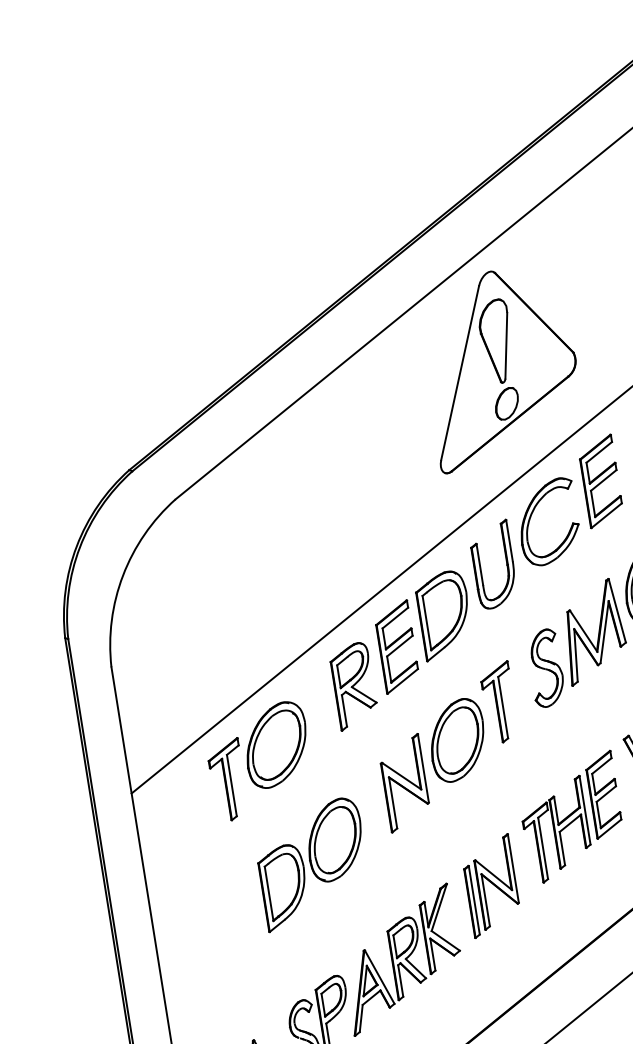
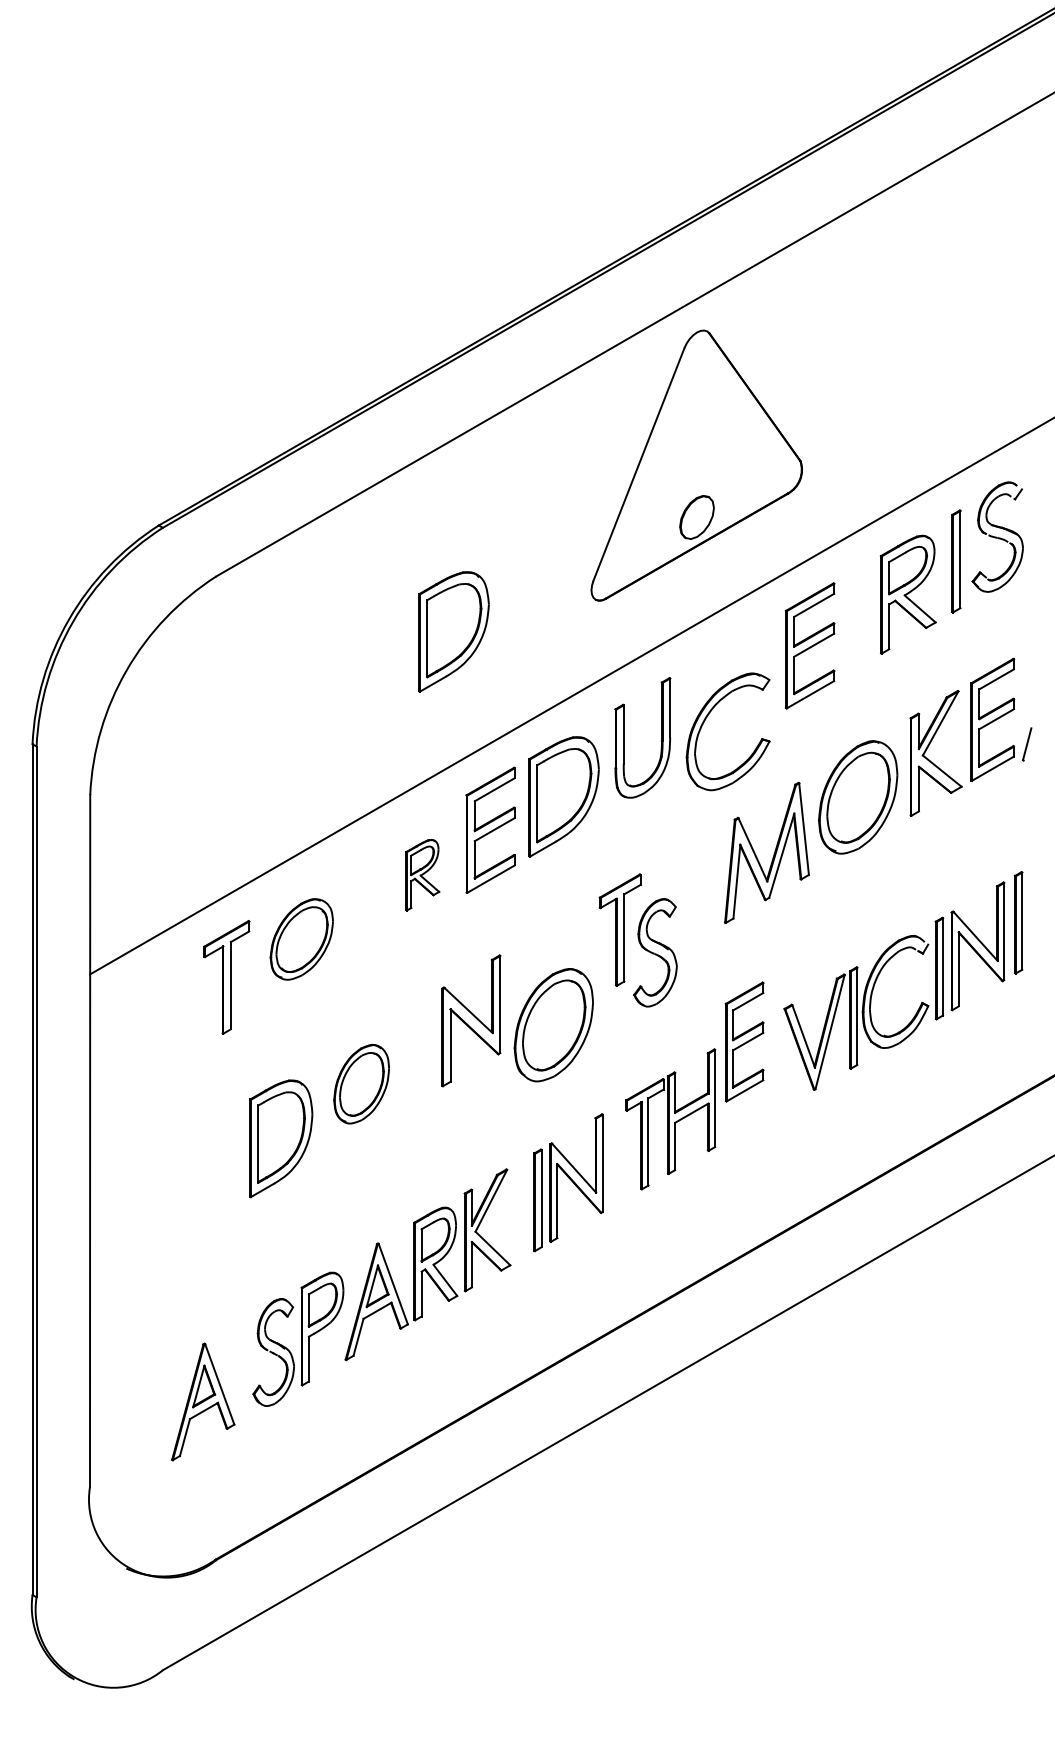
part: (496, 341) -> (696, 428), removed
part: (348, 511) -> (453, 631), added
part: (531, 515) -> (706, 719), moved
part: (545, 668) -> (655, 952), moved
part: (354, 686) -> (422, 875), size x0.6
part: (457, 740) -> (553, 1025), moved
part: (276, 745) -> (301, 939), size x0.7
part: (603, 794) -> (744, 1041), moved
part: (334, 840) -> (361, 1084), size x0.7

